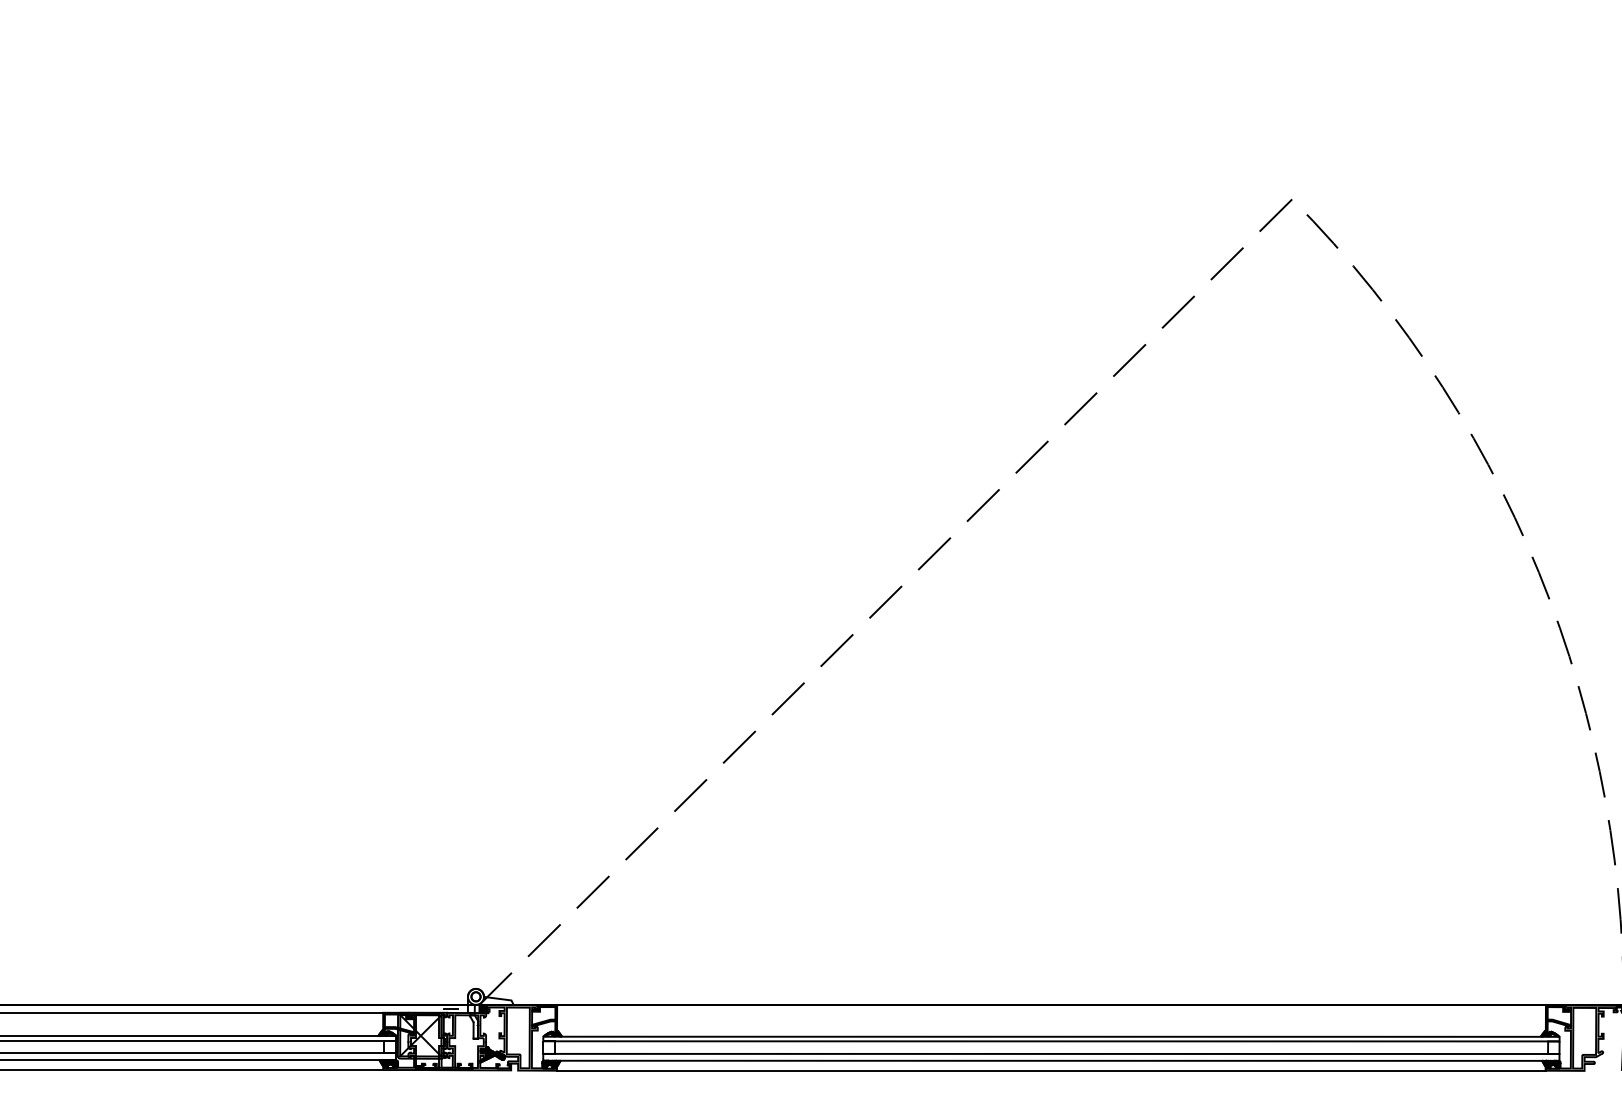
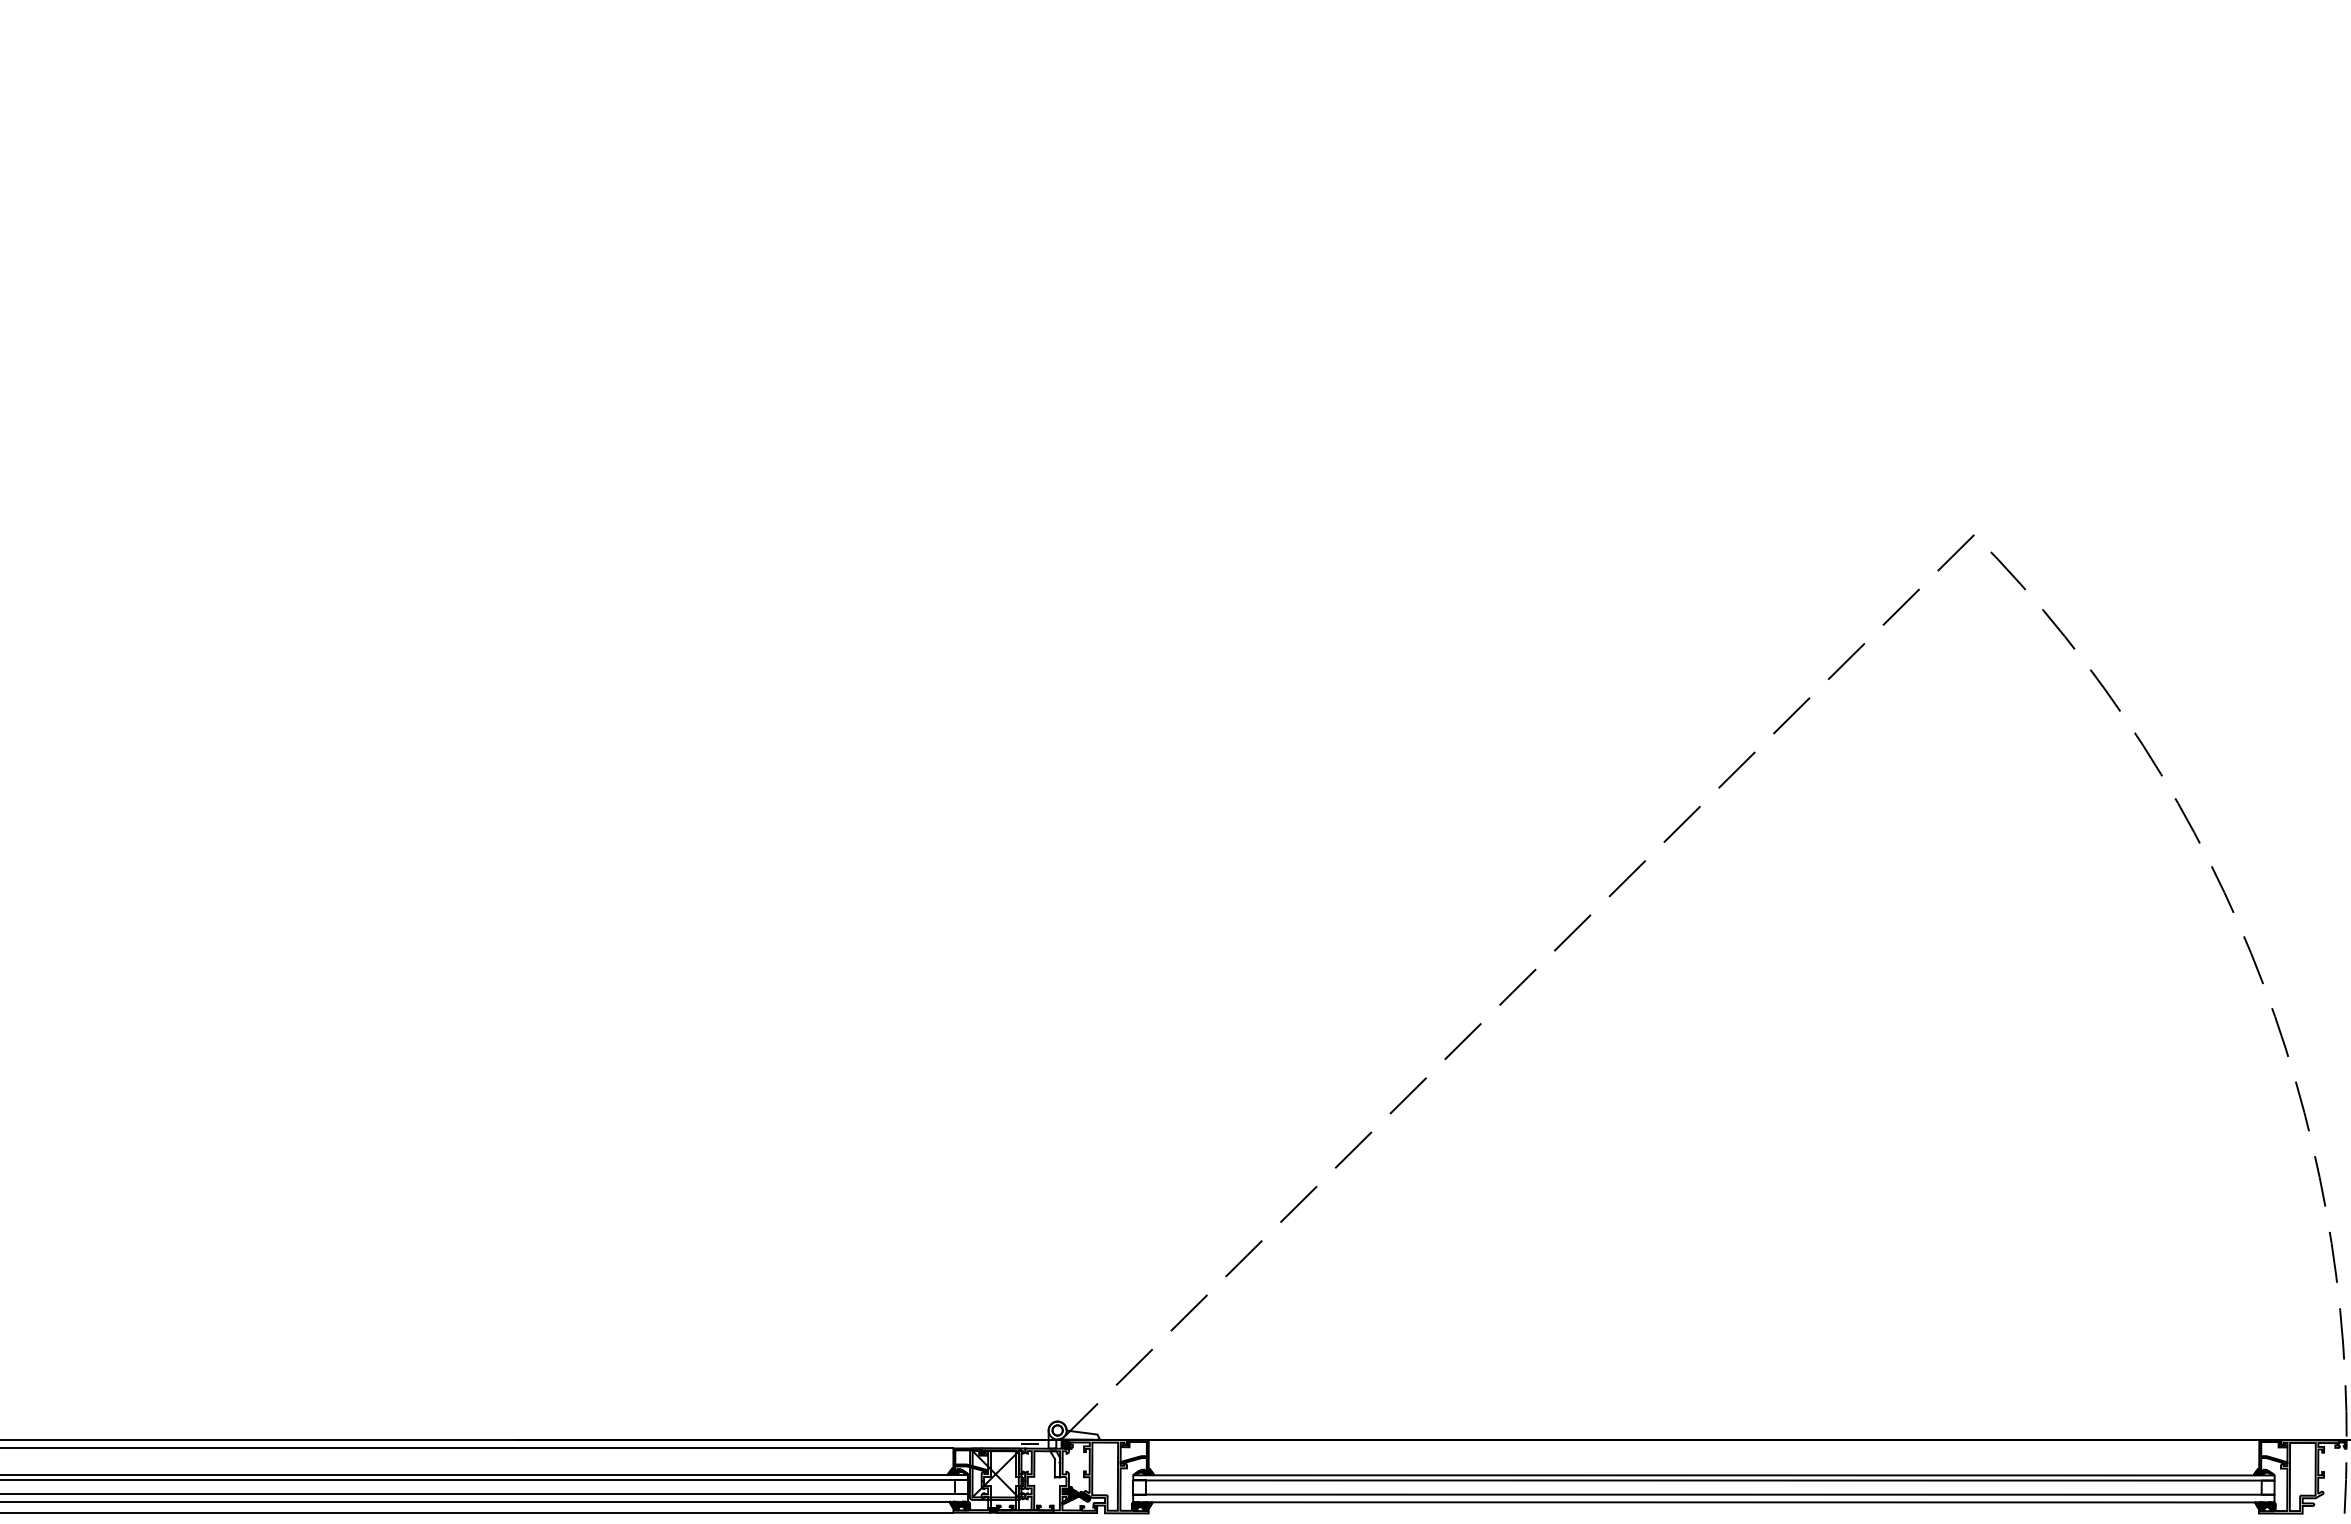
line: (1051, 1070) -> (1703, 1513), removed

